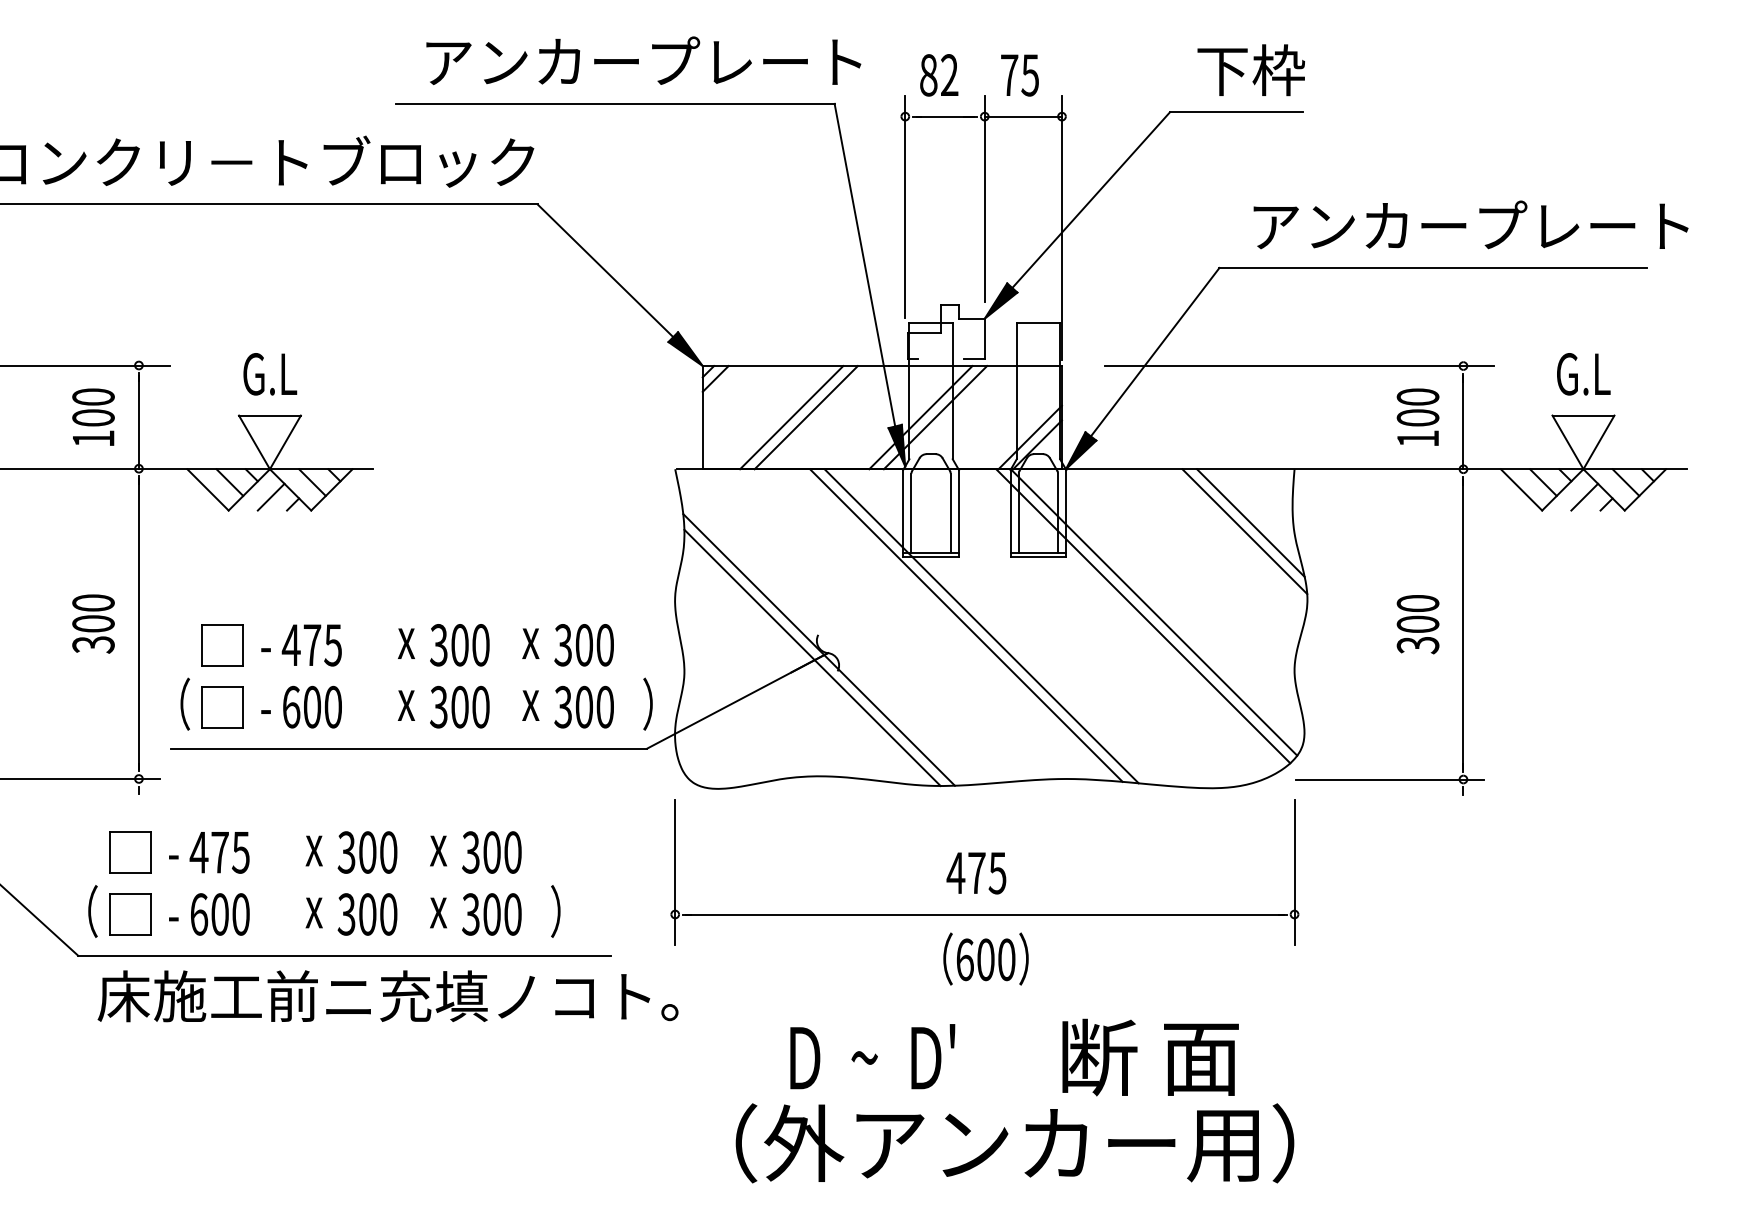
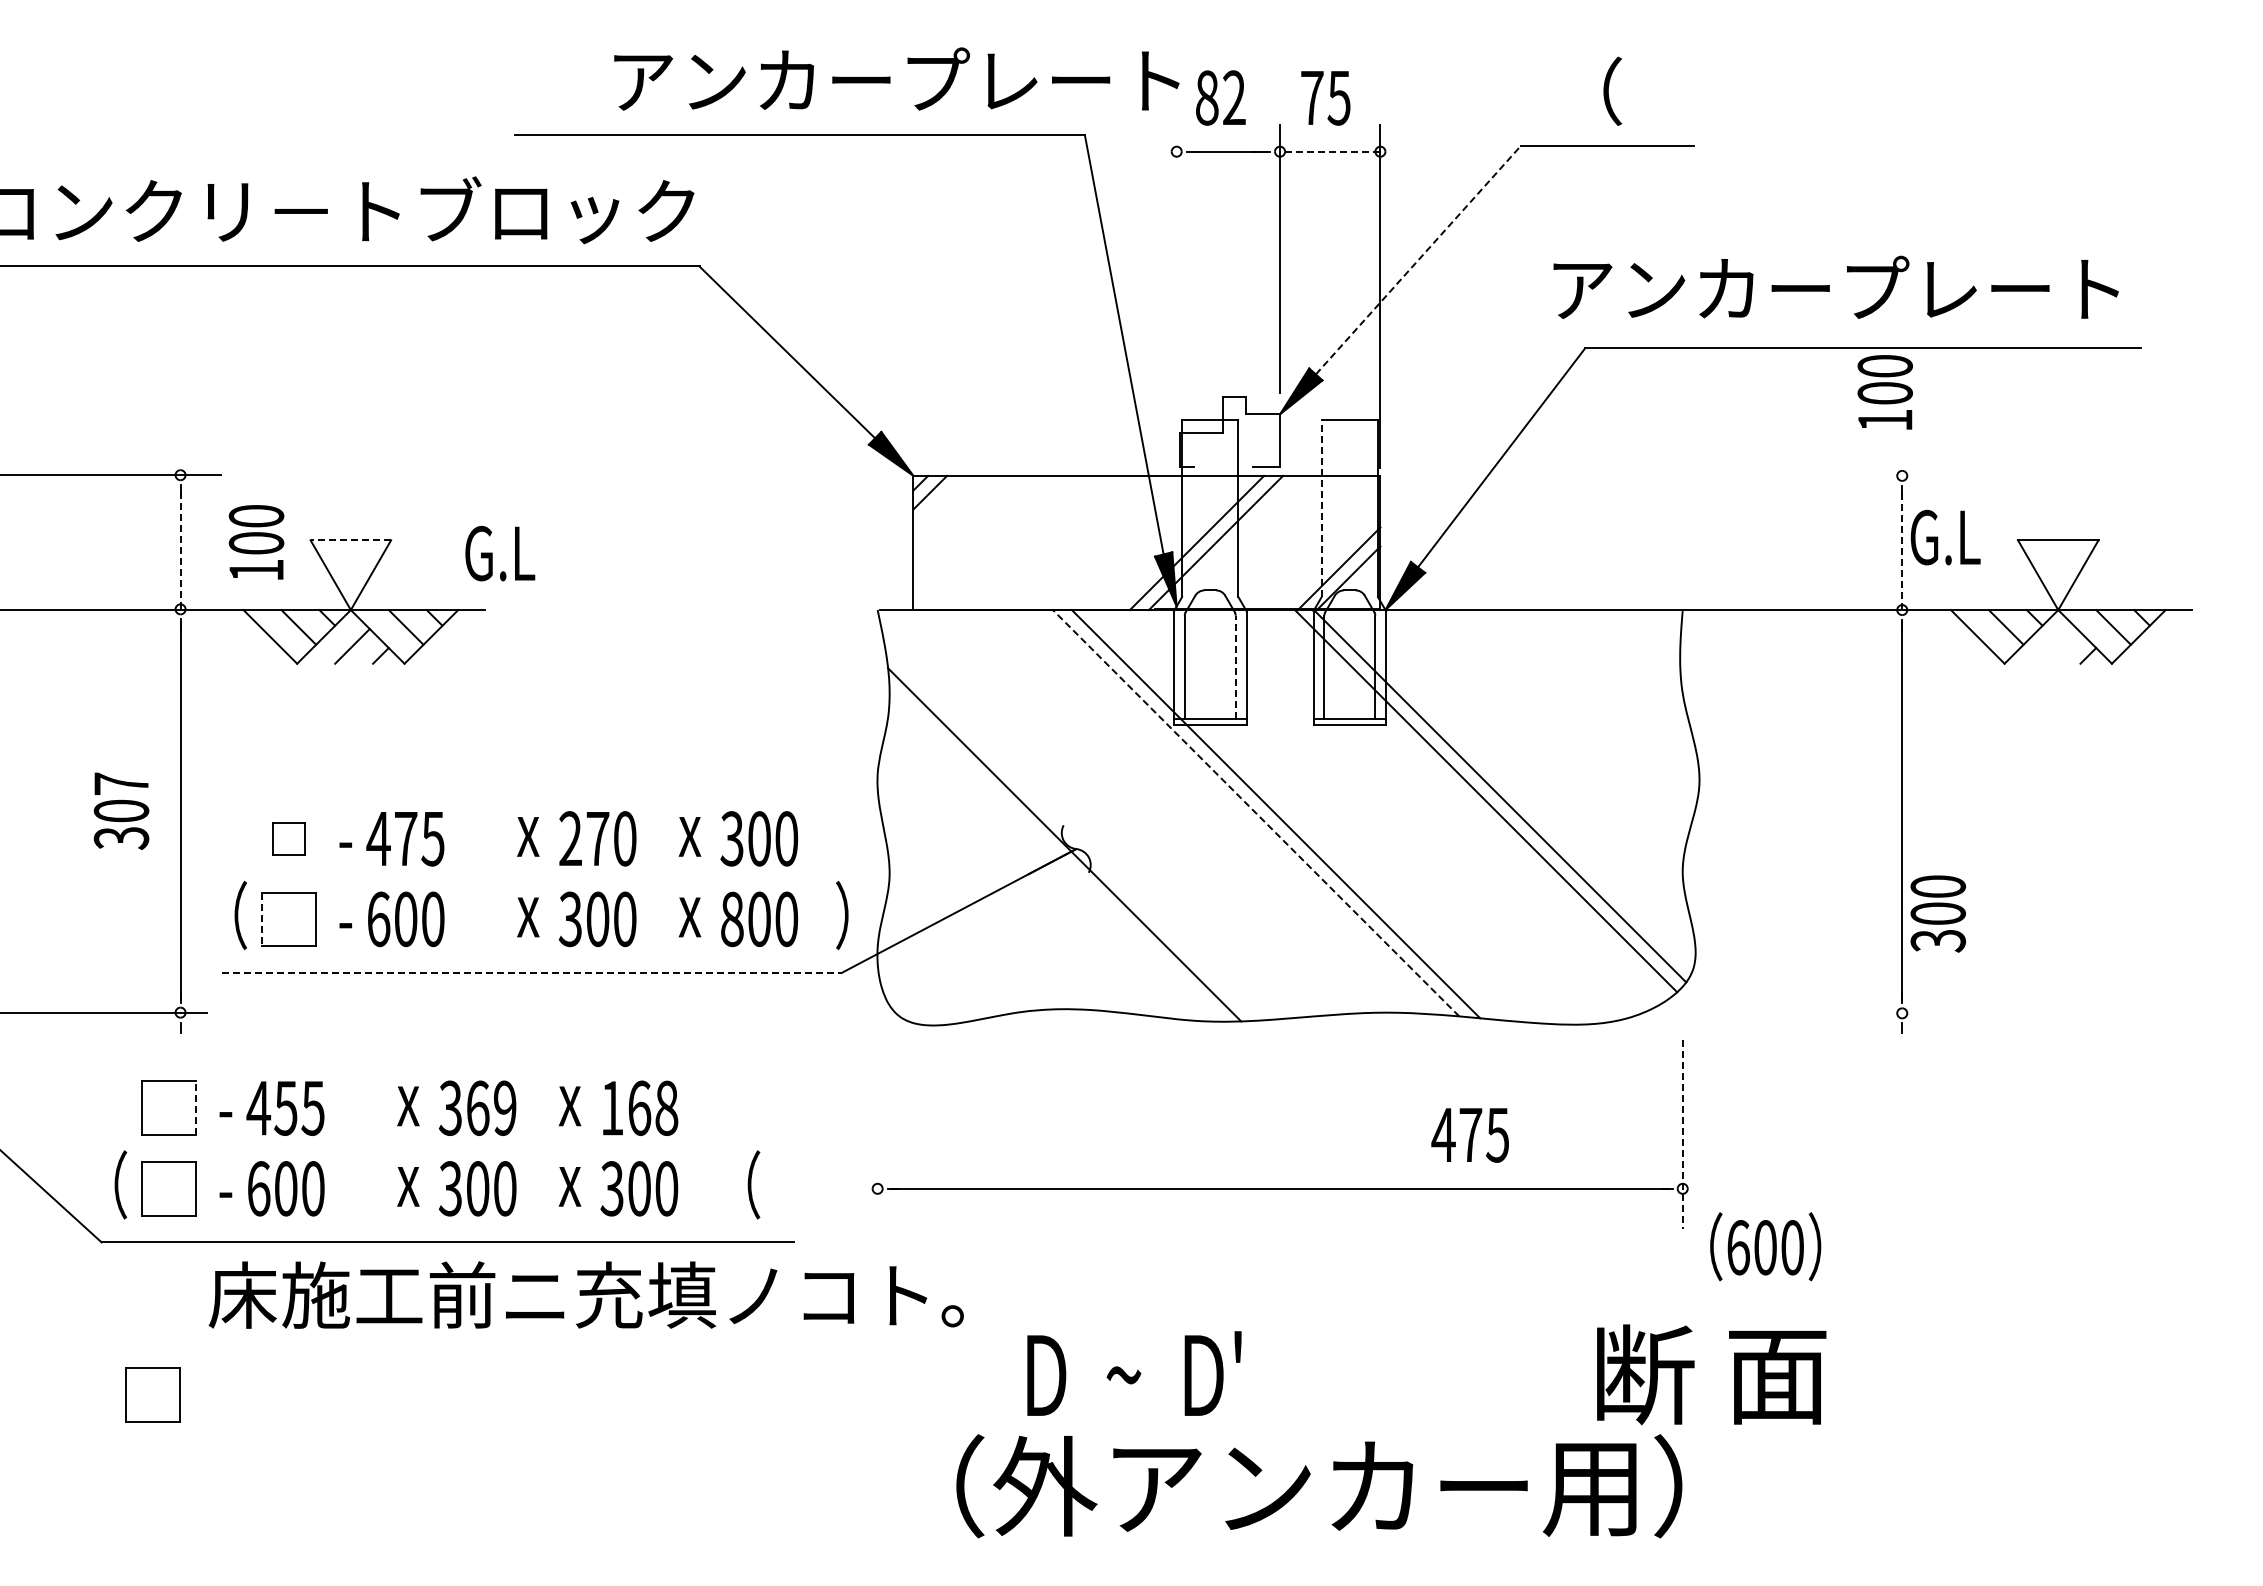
text: (643, 60) -> (896, 78), moved
text: (1251, 69) -> (1626, 90), 下枠 -> （
line: (1022, 116) -> (1329, 151), solid -> dashed
line: (1091, 199) -> (1418, 259), solid -> dashed
line: (905, 206) -> (1176, 268), removed
text: (1470, 224) -> (1835, 286), moved
line: (1299, 365) -> (1689, 475), removed
text: (270, 374) -> (500, 553), moved
text: (1583, 374) -> (1945, 537), moved
line: (1016, 391) -> (1321, 508), solid -> dashed
line: (269, 415) -> (350, 540), solid -> dashed
text: (93, 417) -> (256, 542), moved
line: (791, 417) -> (1028, 542), removed
line: (805, 417) -> (1047, 542), removed
text: (1417, 417) -> (1884, 392), moved
line: (138, 421) -> (180, 548), solid -> dashed
line: (1463, 422) -> (1902, 549), solid -> dashed
line: (1584, 497) -> (2059, 646), removed
line: (950, 513) -> (1235, 667), solid -> dashed
line: (1250, 523) -> (1625, 680), removed
line: (1245, 531) -> (1618, 691), removed
text: (93, 602) -> (121, 783), 300 -> 307
text: (1417, 624) -> (1937, 913), moved
line: (965, 625) -> (1255, 812), solid -> dashed
part: (221, 645) -> (288, 838), size x0.6
text: (448, 645) -> (583, 838), 300 -> 270
line: (812, 657) -> (1055, 854), removed
line: (201, 707) -> (262, 919), solid -> dashed
text: (562, 707) -> (731, 919), 300 -> 800
line: (408, 748) -> (531, 973), solid -> dashed
line: (1389, 779) -> (1806, 1013), removed
text: (378, 851) -> (491, 1107), 300 -> 369
text: (492, 851) -> (639, 1107), 300 -> 168
line: (151, 852) -> (196, 1108), solid -> dashed
text: (219, 852) -> (285, 1108), 475 -> 455
line: (675, 872) -> (877, 1134), removed
line: (1294, 872) -> (1682, 1134), solid -> dashed
text: (975, 873) -> (1469, 1135), moved
text: (568, 911) -> (738, 1184), ） -> （
text: (985, 958) -> (1765, 1246), moved
text: (387, 995) -> (585, 1294), moved
text: (1150, 1057) -> (1711, 1374), moved
part: (117, 1072) -> (152, 1394), added

